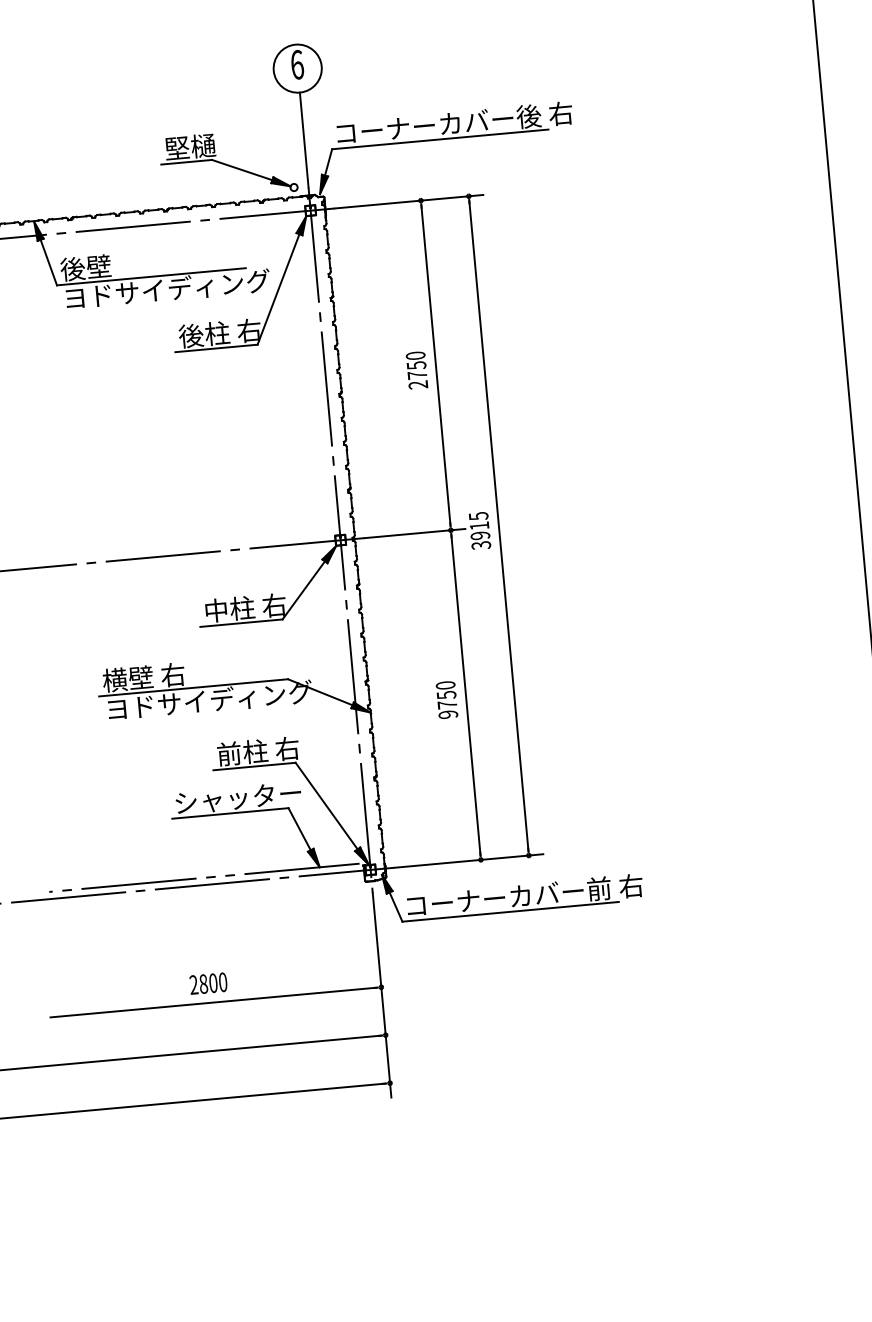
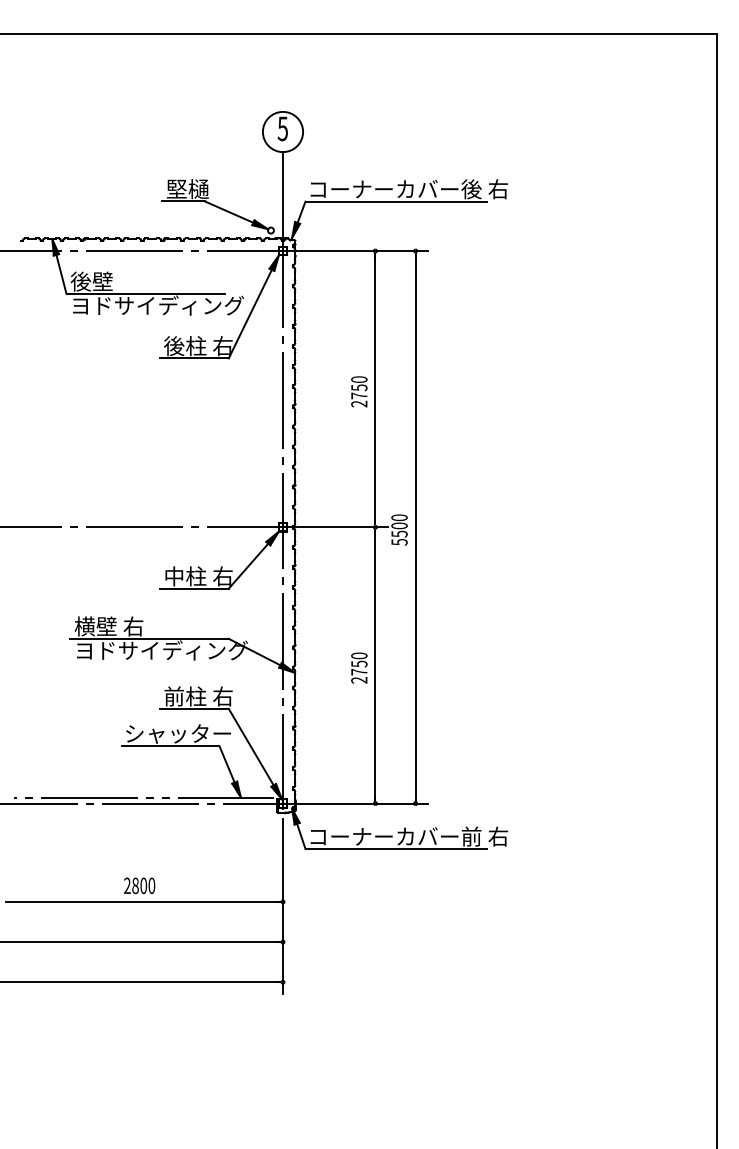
text: (296, 64) -> (282, 128), 6 -> 5
text: (479, 530) -> (399, 529), 3915 -> 5500
text: (448, 714) -> (359, 680), 9750 -> 2750

